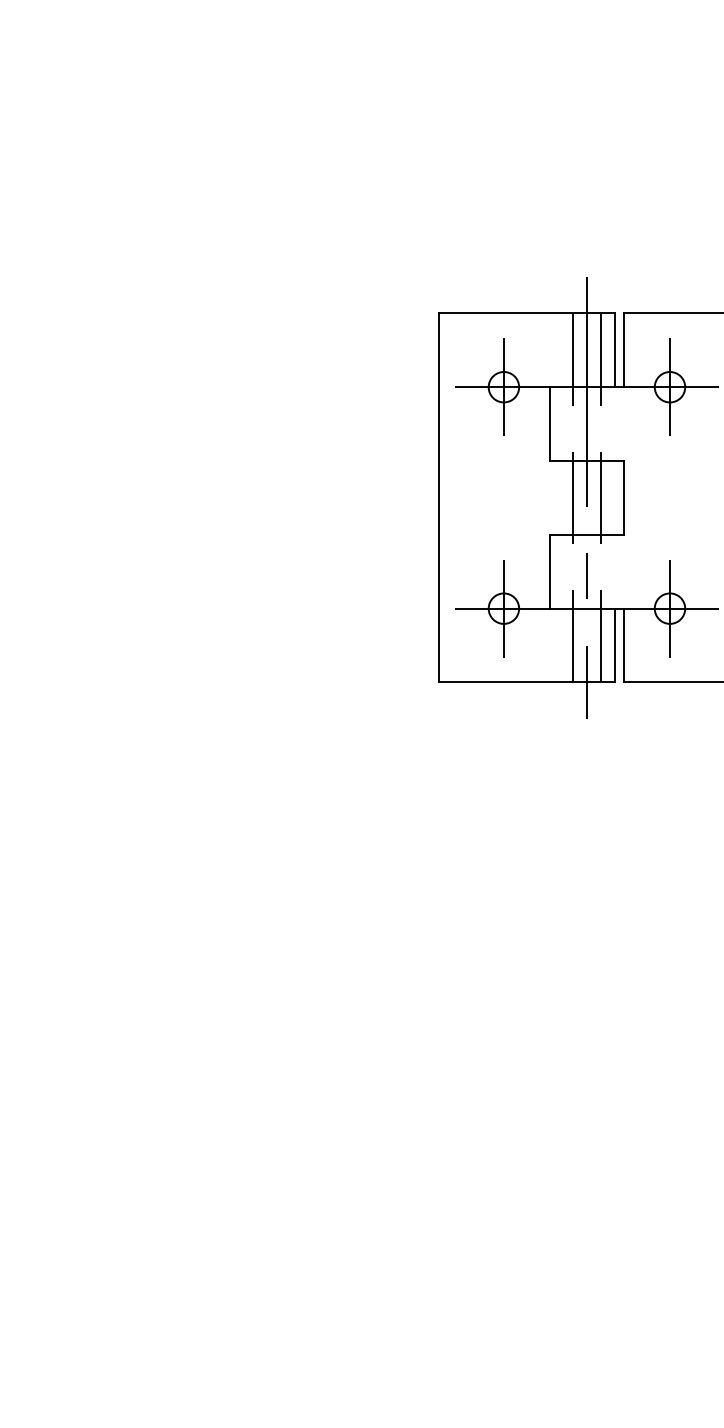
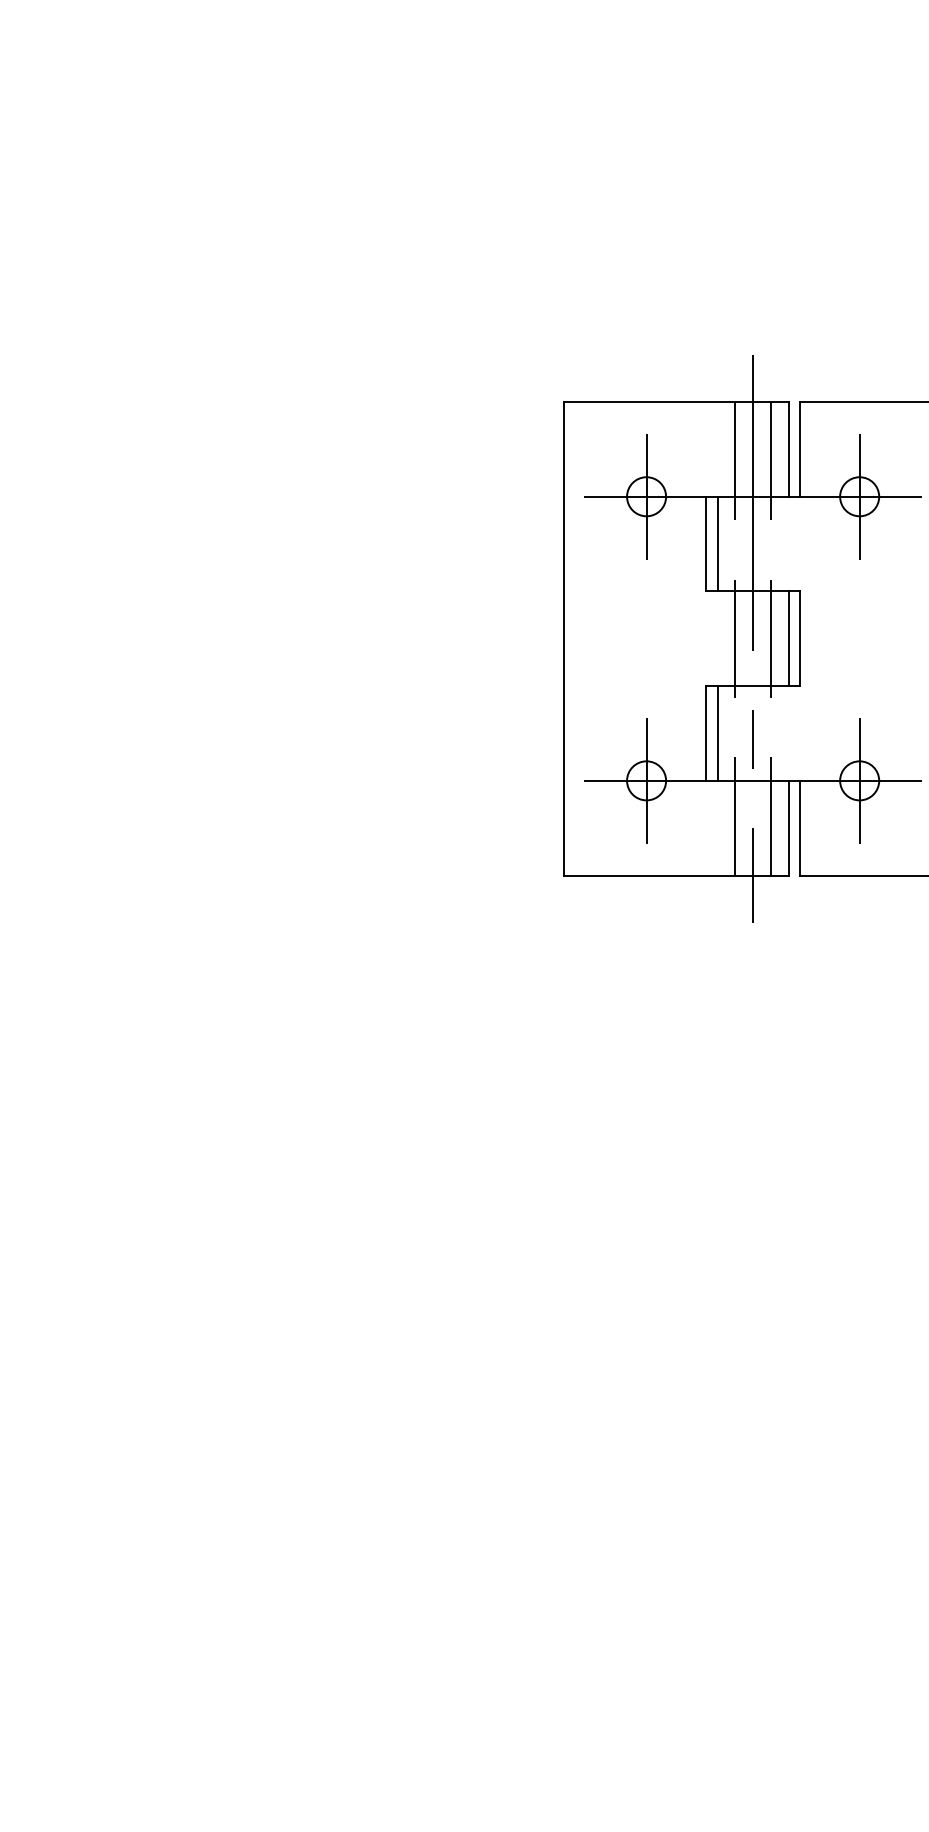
line: (559, 424) -> (717, 544), added
line: (614, 497) -> (788, 638), added
line: (559, 571) -> (717, 733), added

